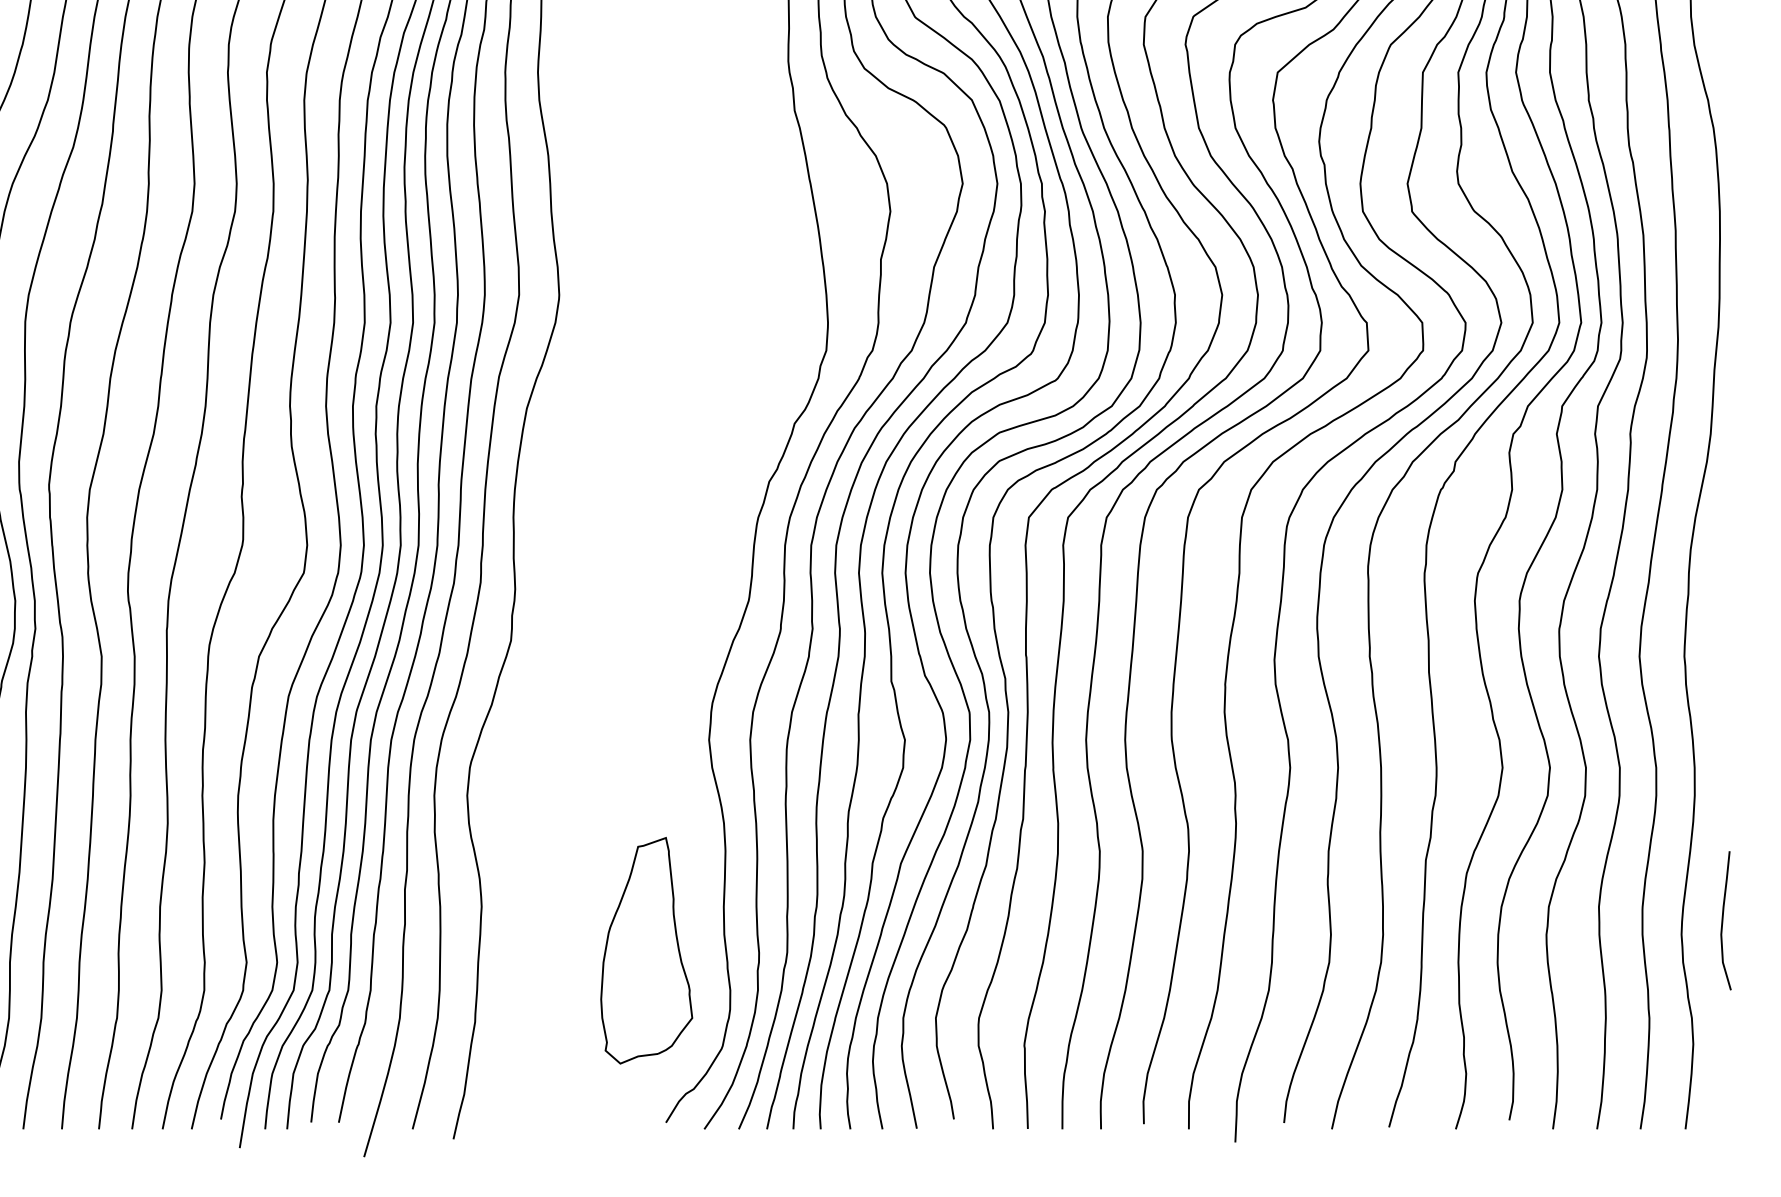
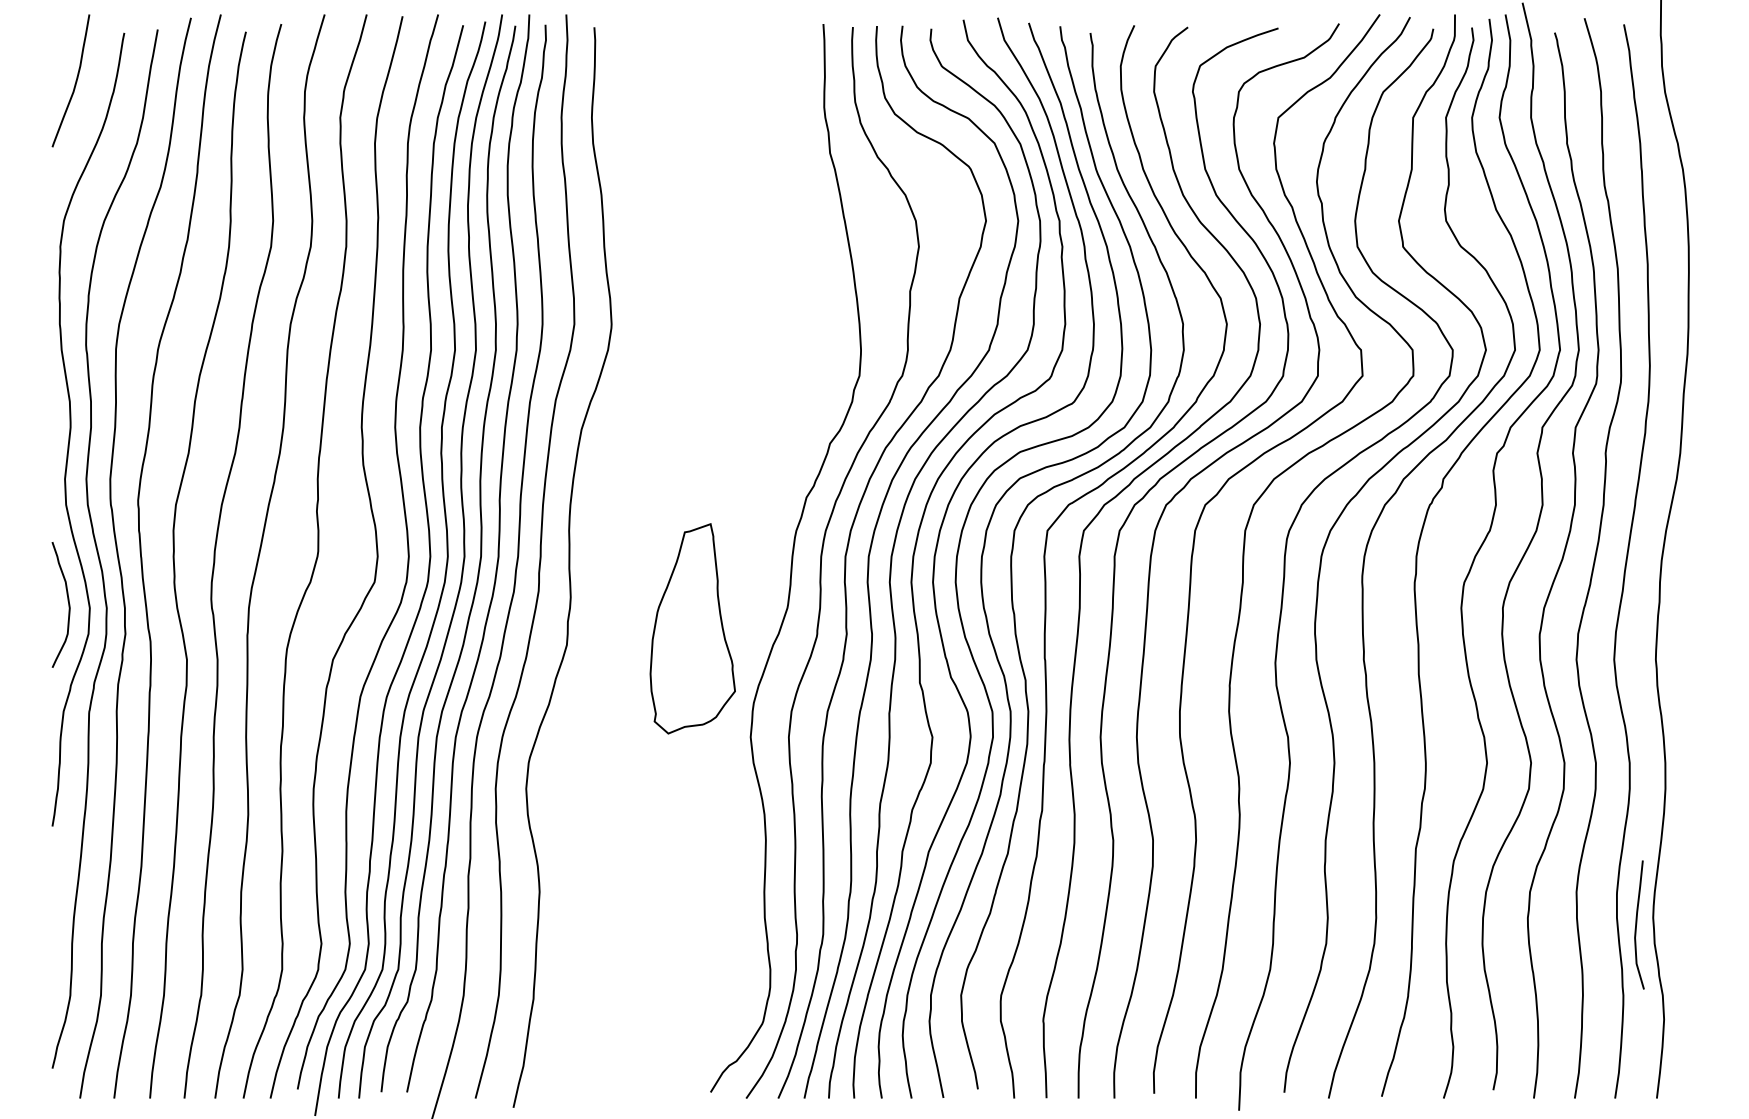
curve: (1723, 920) -> (1637, 924), moved
part: (646, 950) -> (692, 628), moved

